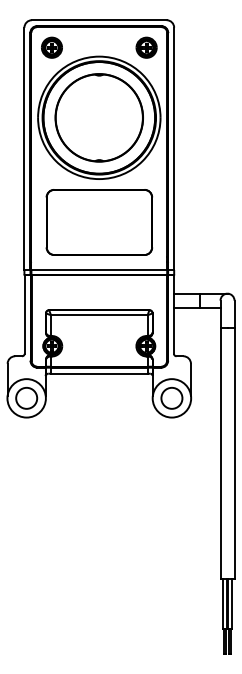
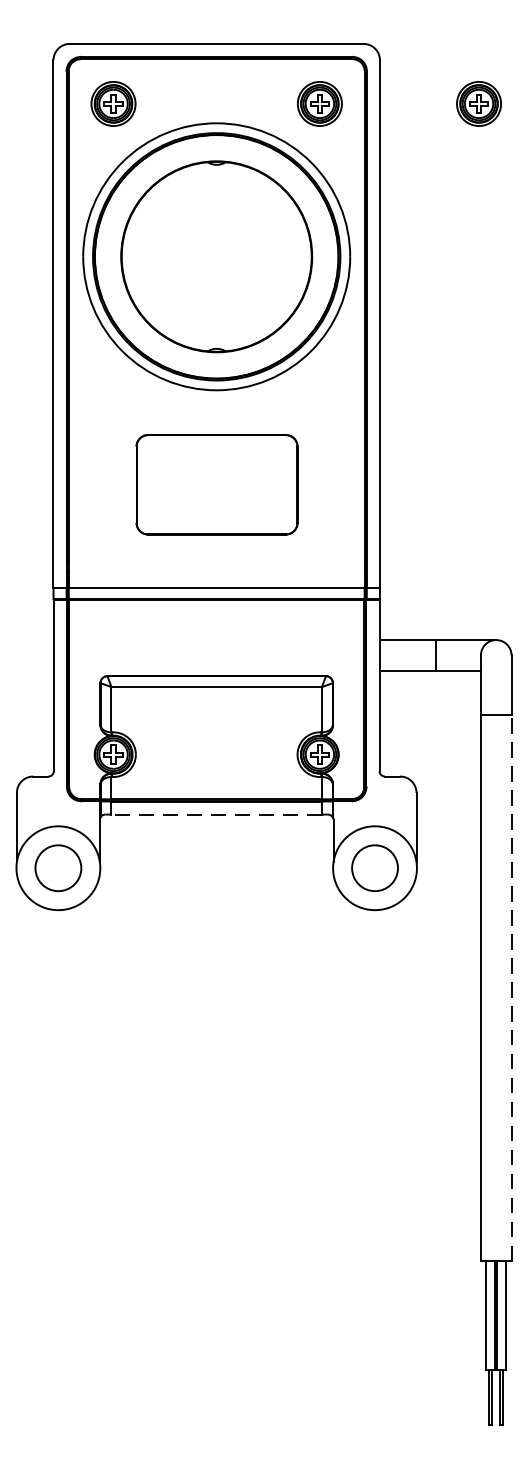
part: (219, 47) -> (478, 103), added
part: (99, 222) -> (217, 484), size x0.7
line: (98, 373) -> (214, 814), solid -> dashed
line: (234, 452) -> (511, 986), solid -> dashed

